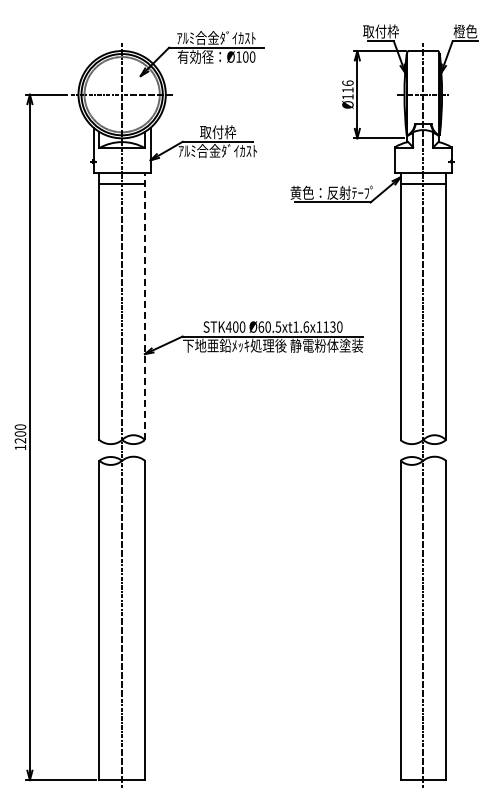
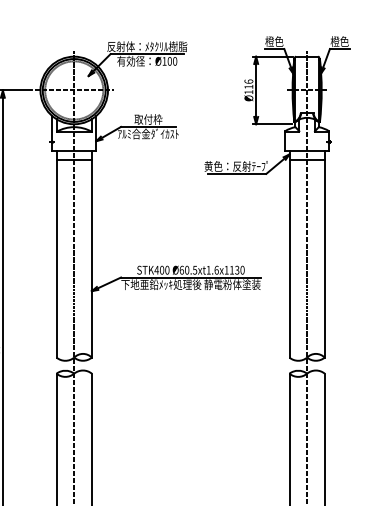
text: (380, 31) -> (274, 41), 取付枠 -> 橙色
text: (216, 38) -> (147, 47), ｱﾙﾐ合金ﾀﾞｲｶｽﾄ -> 反射体：ﾒﾀｸﾘﾙ樹脂
line: (144, 306) -> (91, 254), dashed -> solid

